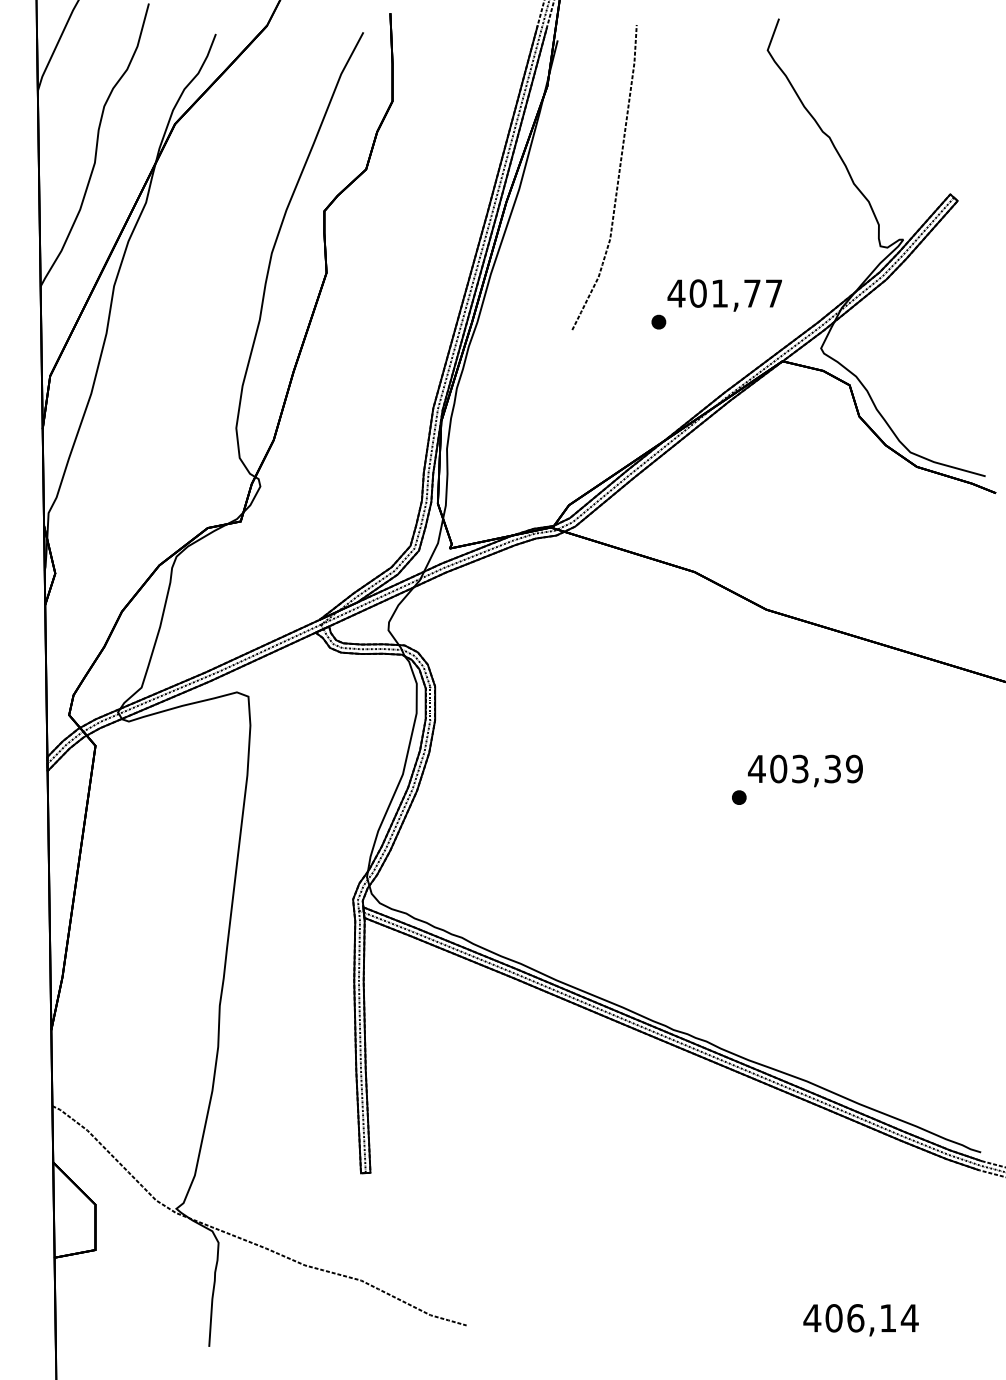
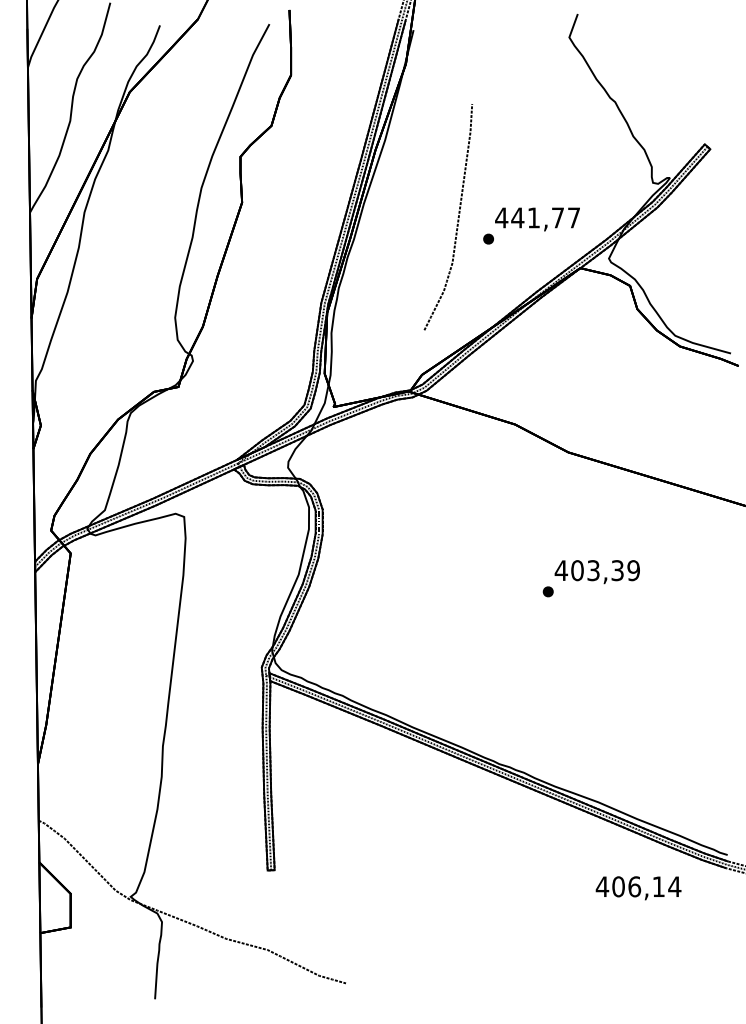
curve: (617, 177) -> (457, 217), moved
text: (698, 293) -> (518, 217), 401,77 -> 441,77
text: (860, 1320) -> (638, 888), moved

